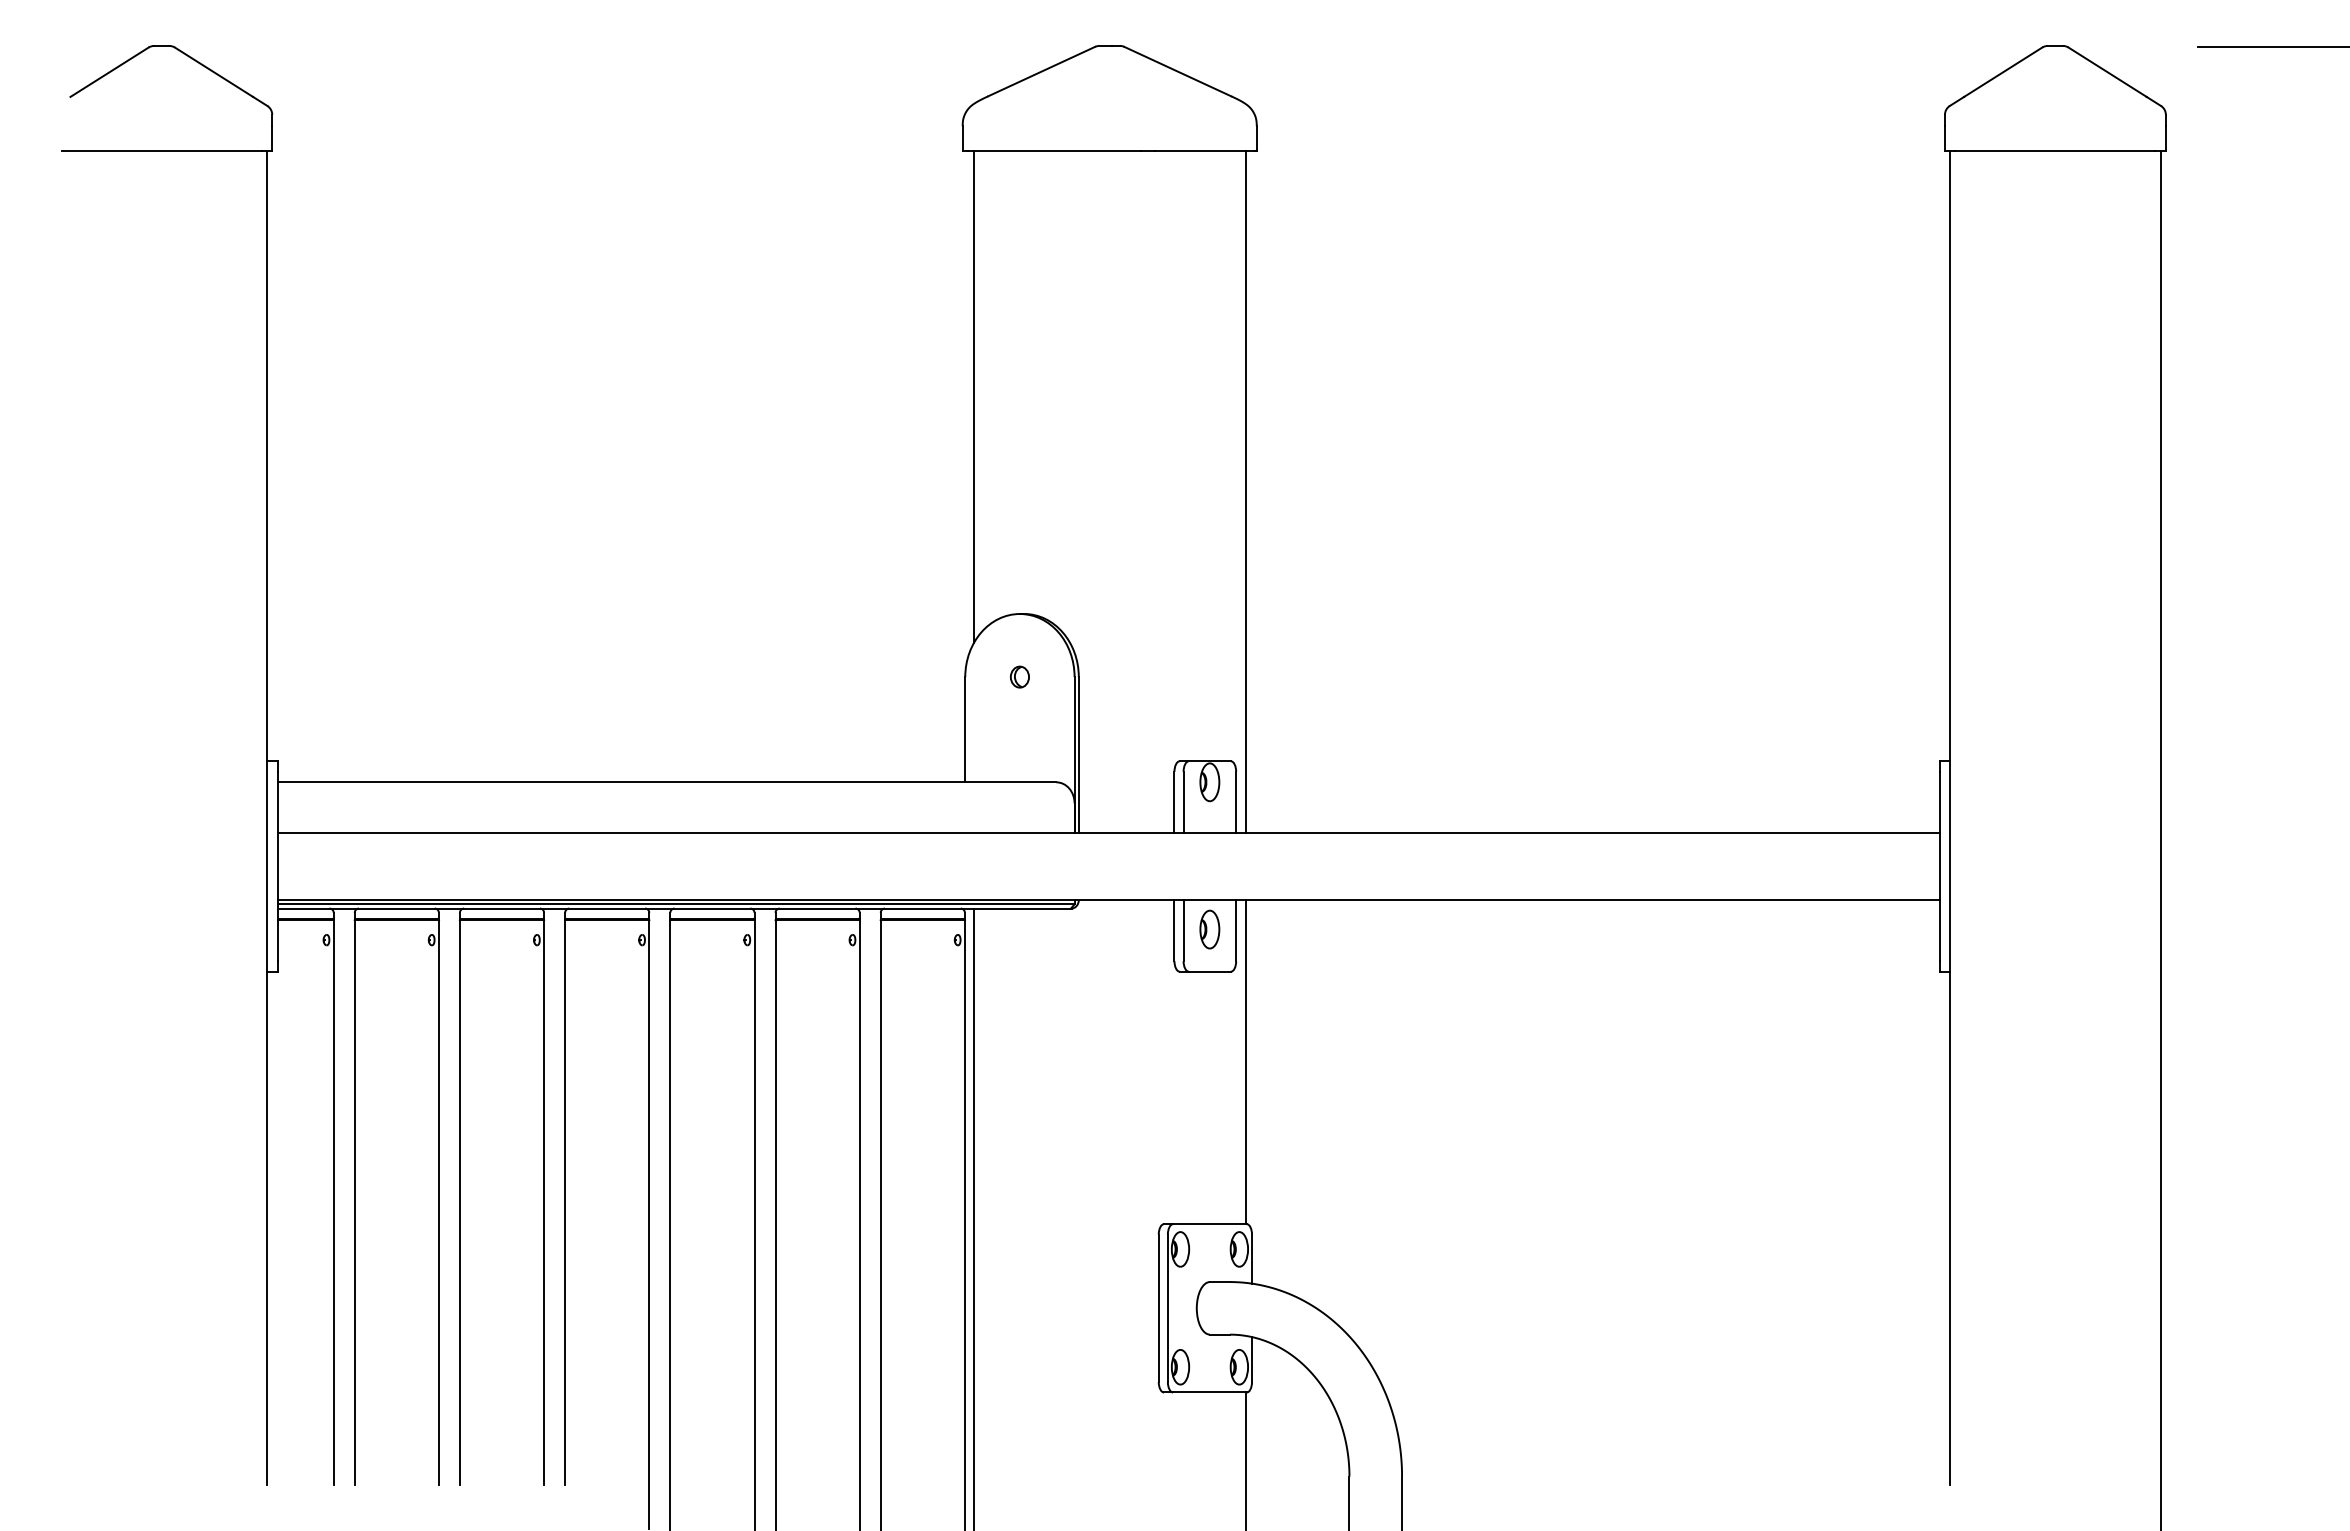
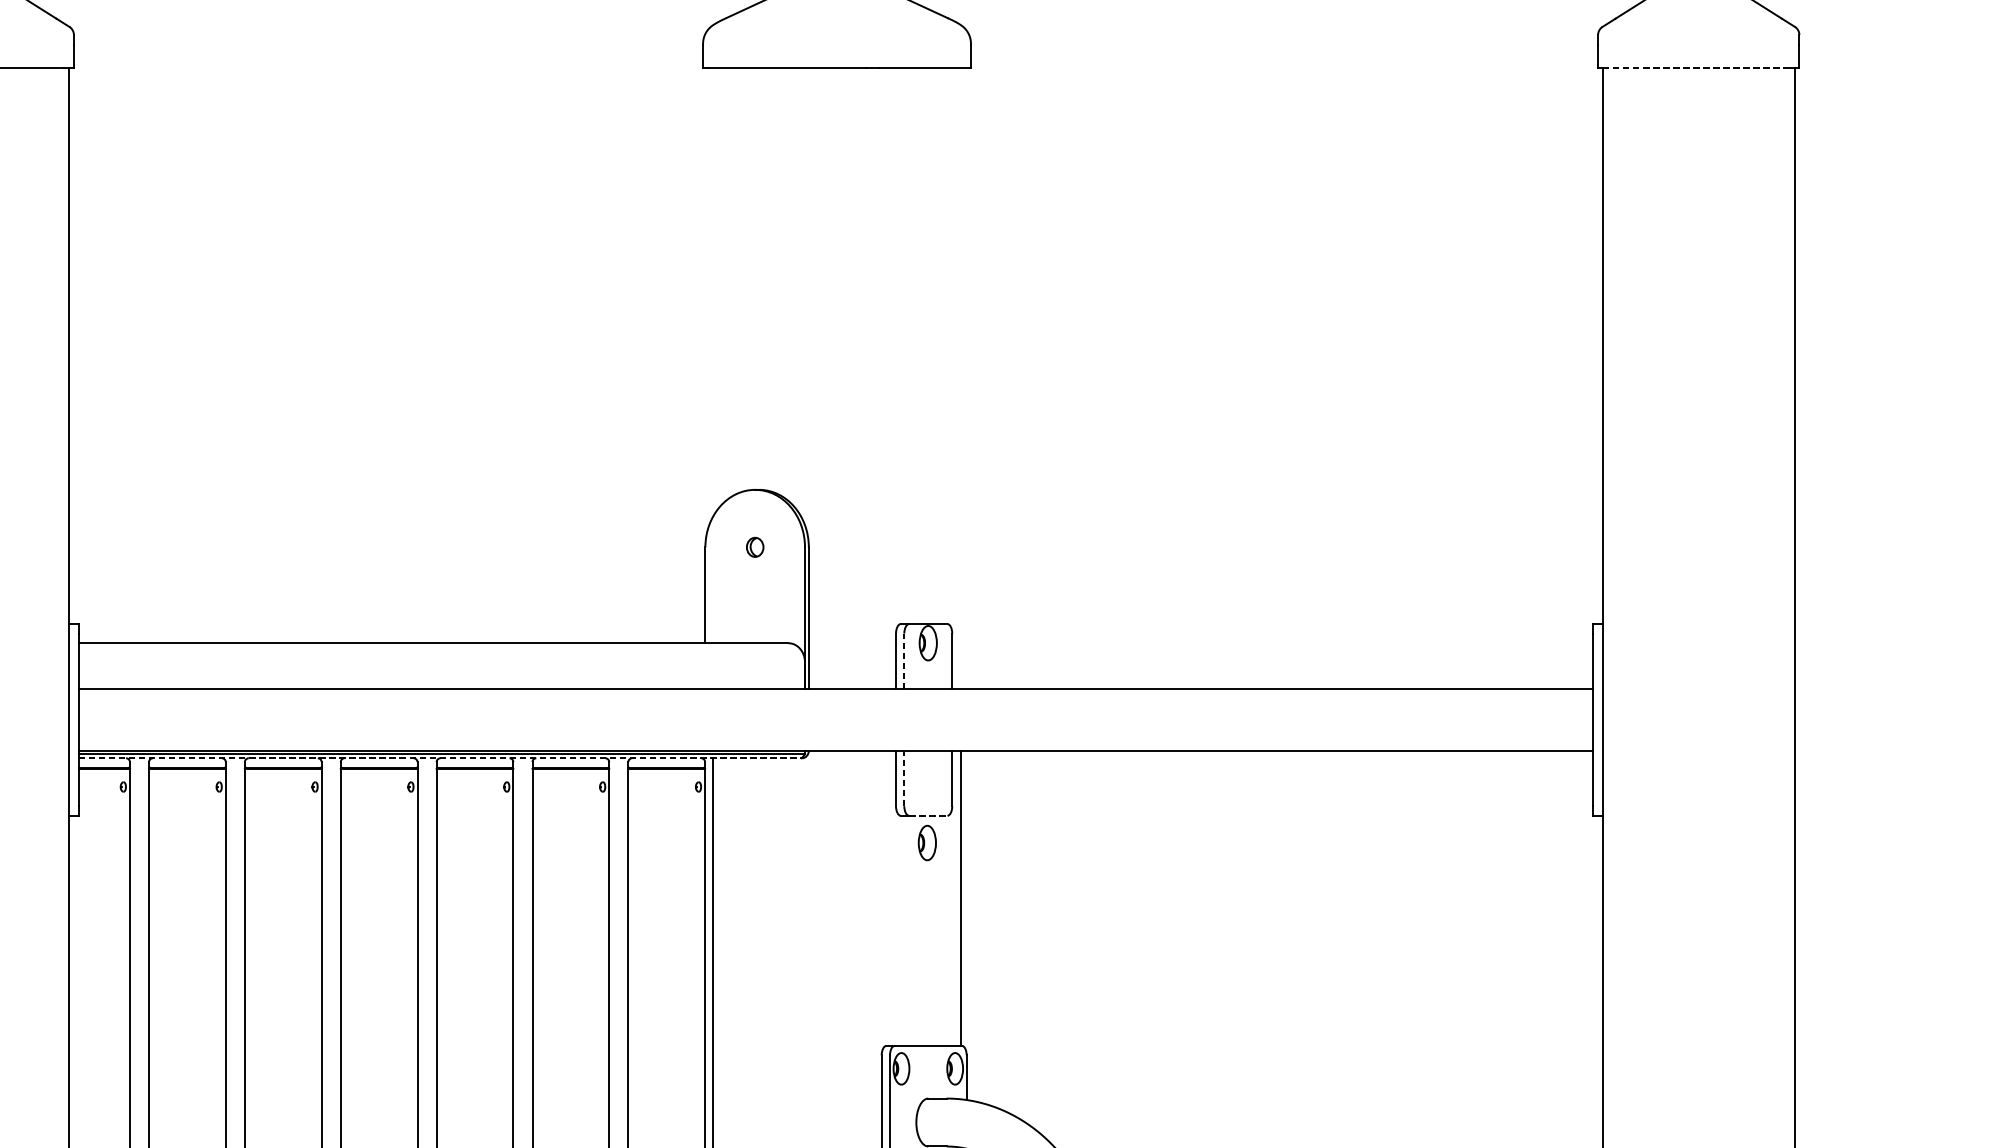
line: (2055, 151) -> (1698, 68), solid -> dashed
line: (973, 397) -> (712, 292), removed
line: (1245, 491) -> (960, 378), removed
line: (1183, 802) -> (904, 661), solid -> dashed
line: (674, 908) -> (440, 758), solid -> dashed
part: (1209, 929) -> (927, 842), moved
line: (1183, 930) -> (904, 778), solid -> dashed
line: (1210, 971) -> (928, 815), solid -> dashed

